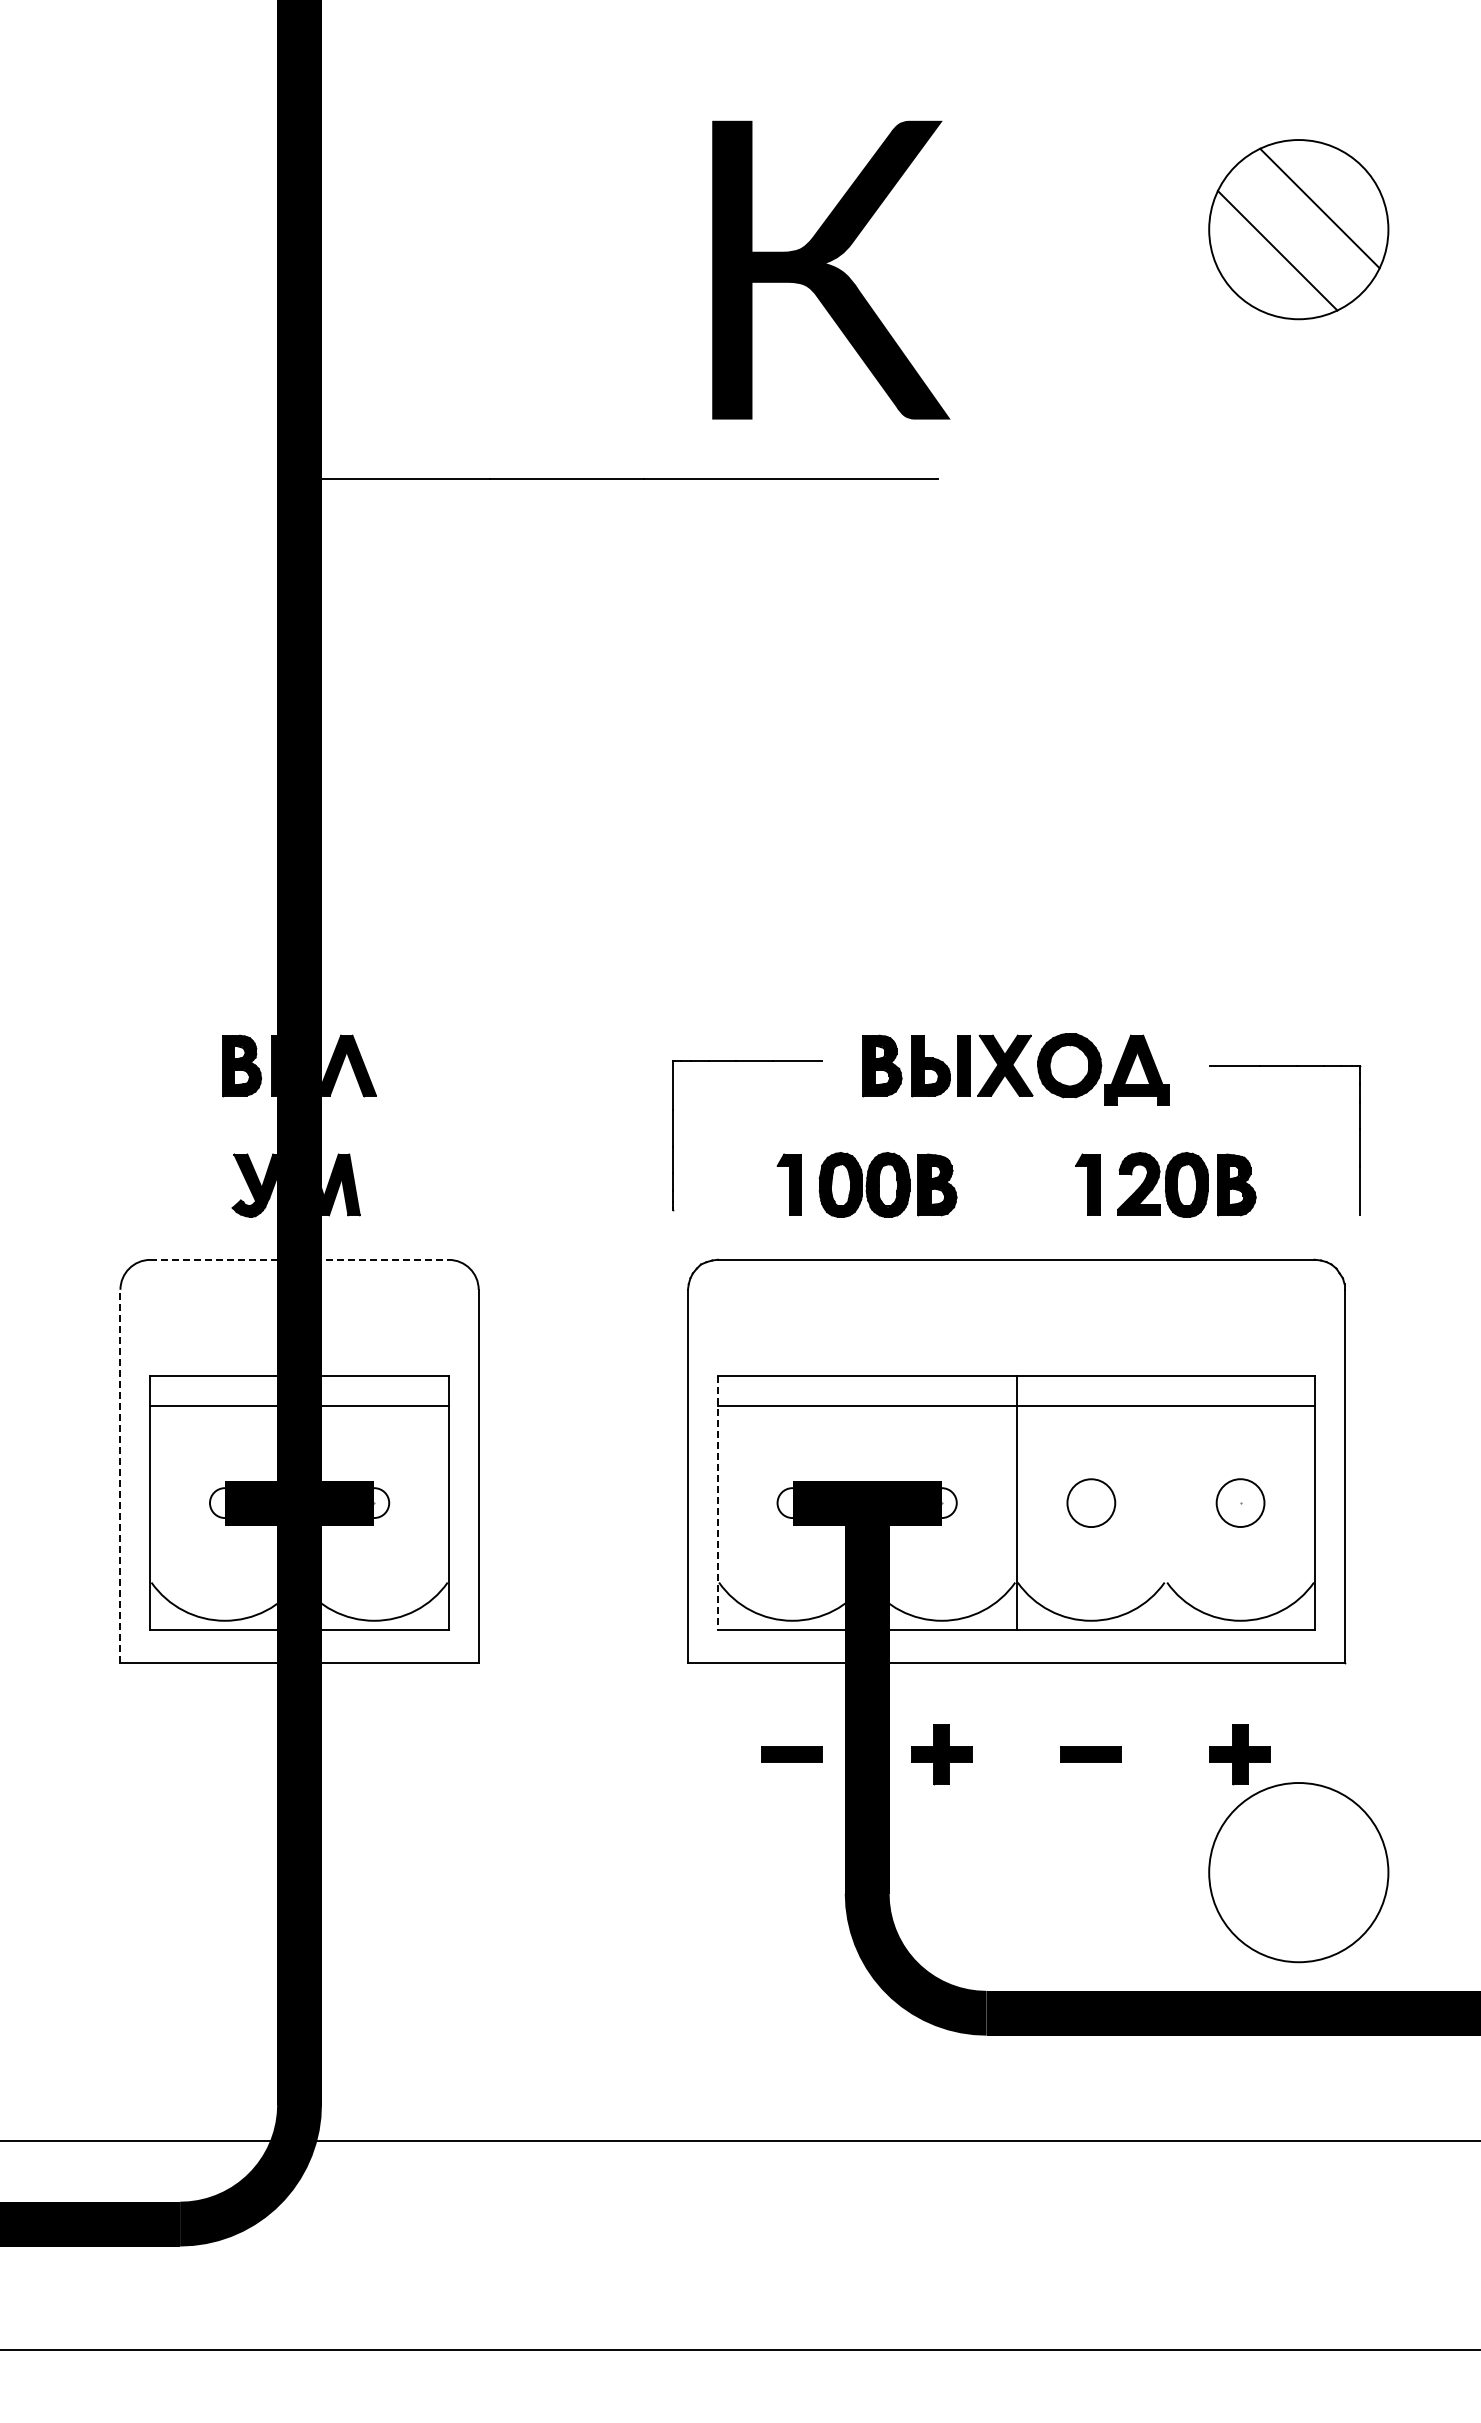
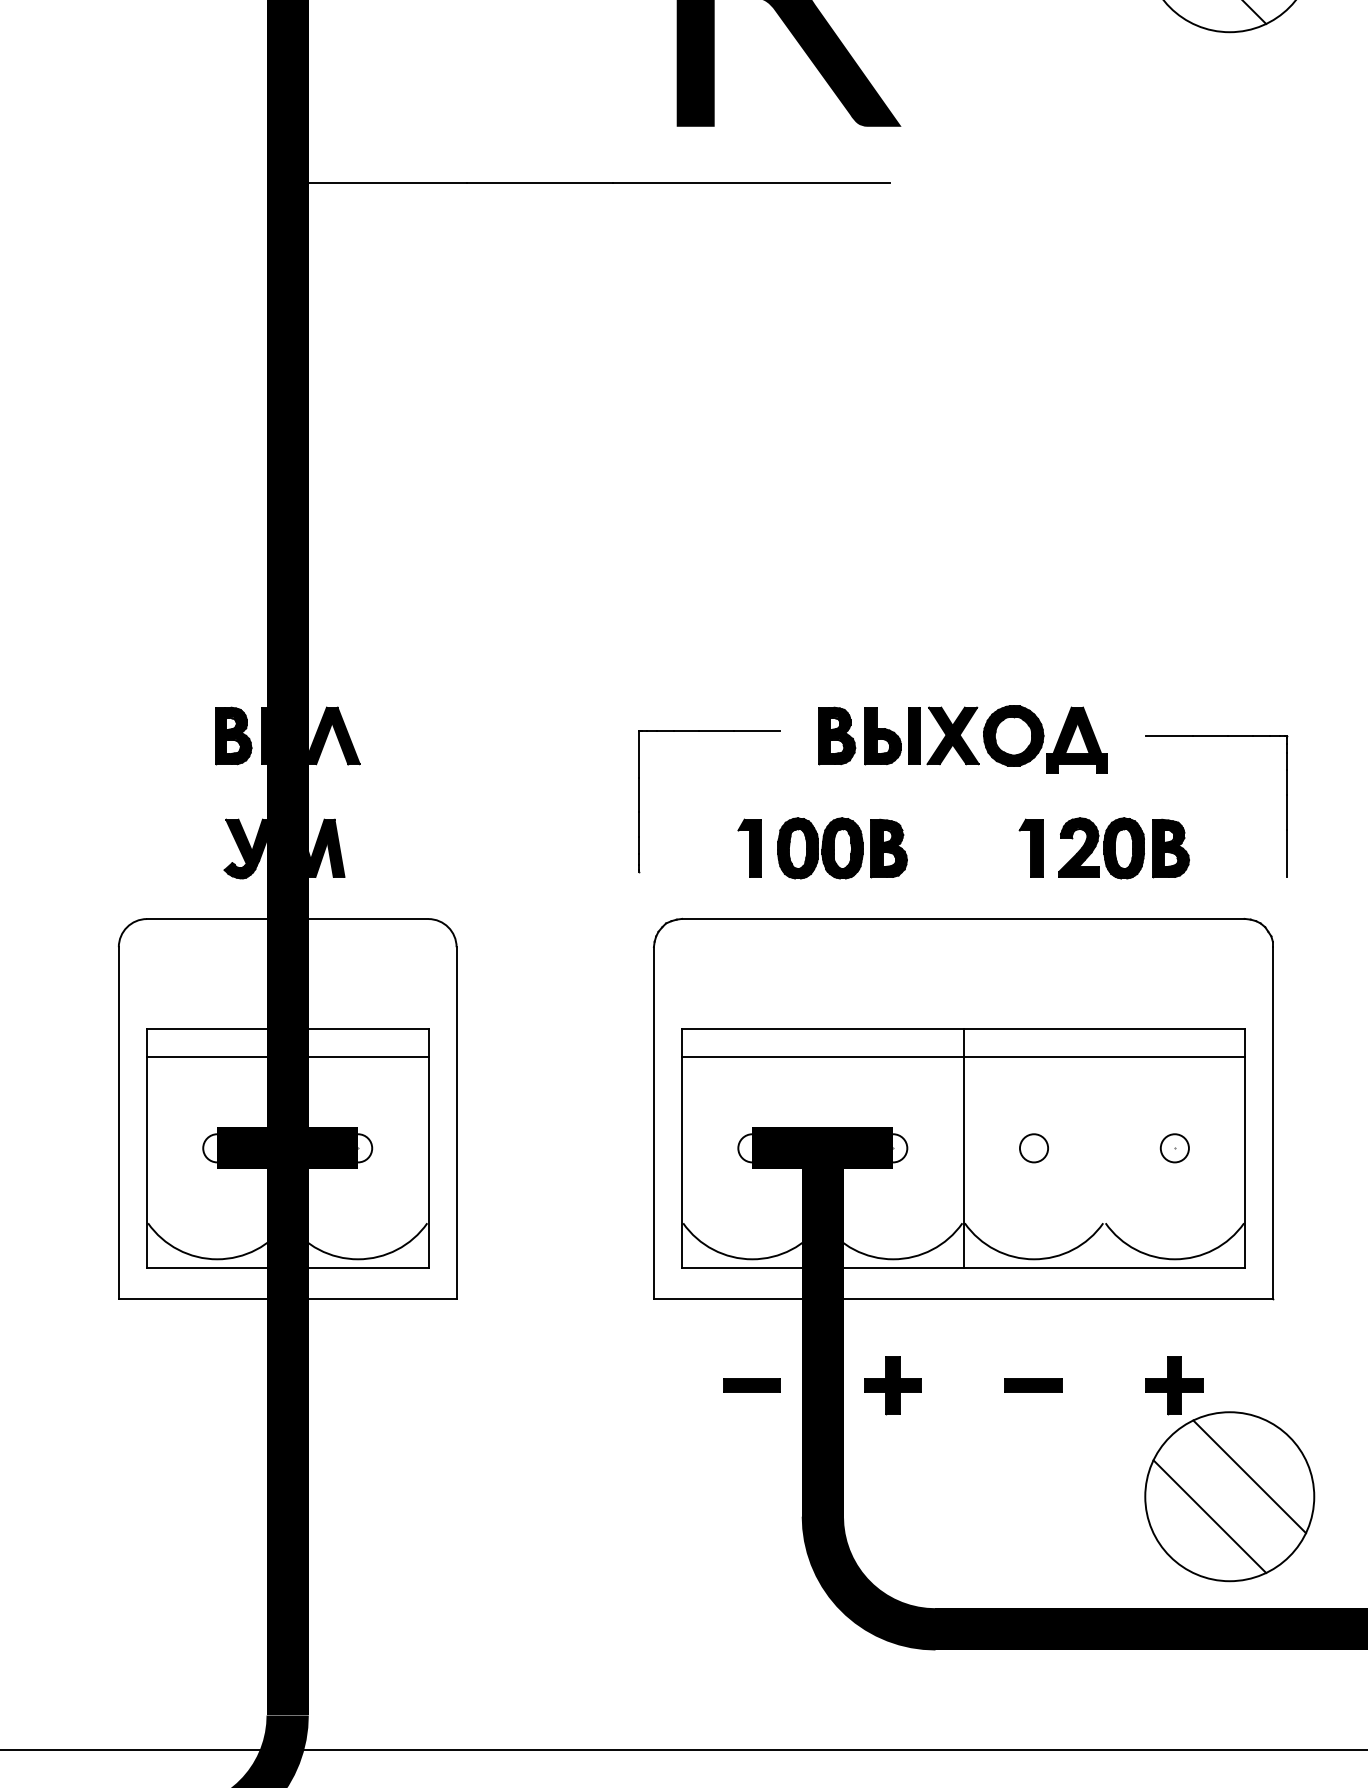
line: (300, 1259) -> (288, 918), dashed -> solid
line: (120, 1476) -> (118, 1123), dashed -> solid
circle: (1090, 1502) -> (1033, 1147), size x0.62
line: (717, 1503) -> (681, 1148), dashed -> solid
circle: (1240, 1503) -> (1174, 1148), size x0.62
line: (1319, 1851) -> (1249, 1476), added
line: (1277, 1893) -> (1209, 1516), added

